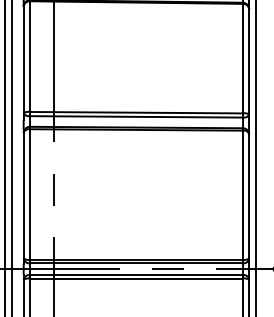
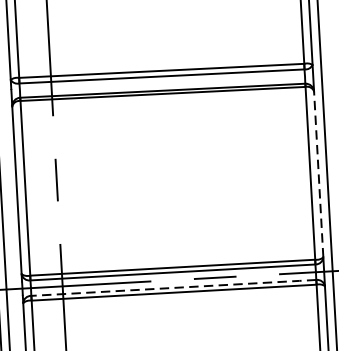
line: (249, 195) -> (319, 173), solid -> dashed
line: (137, 274) -> (175, 287), solid -> dashed

